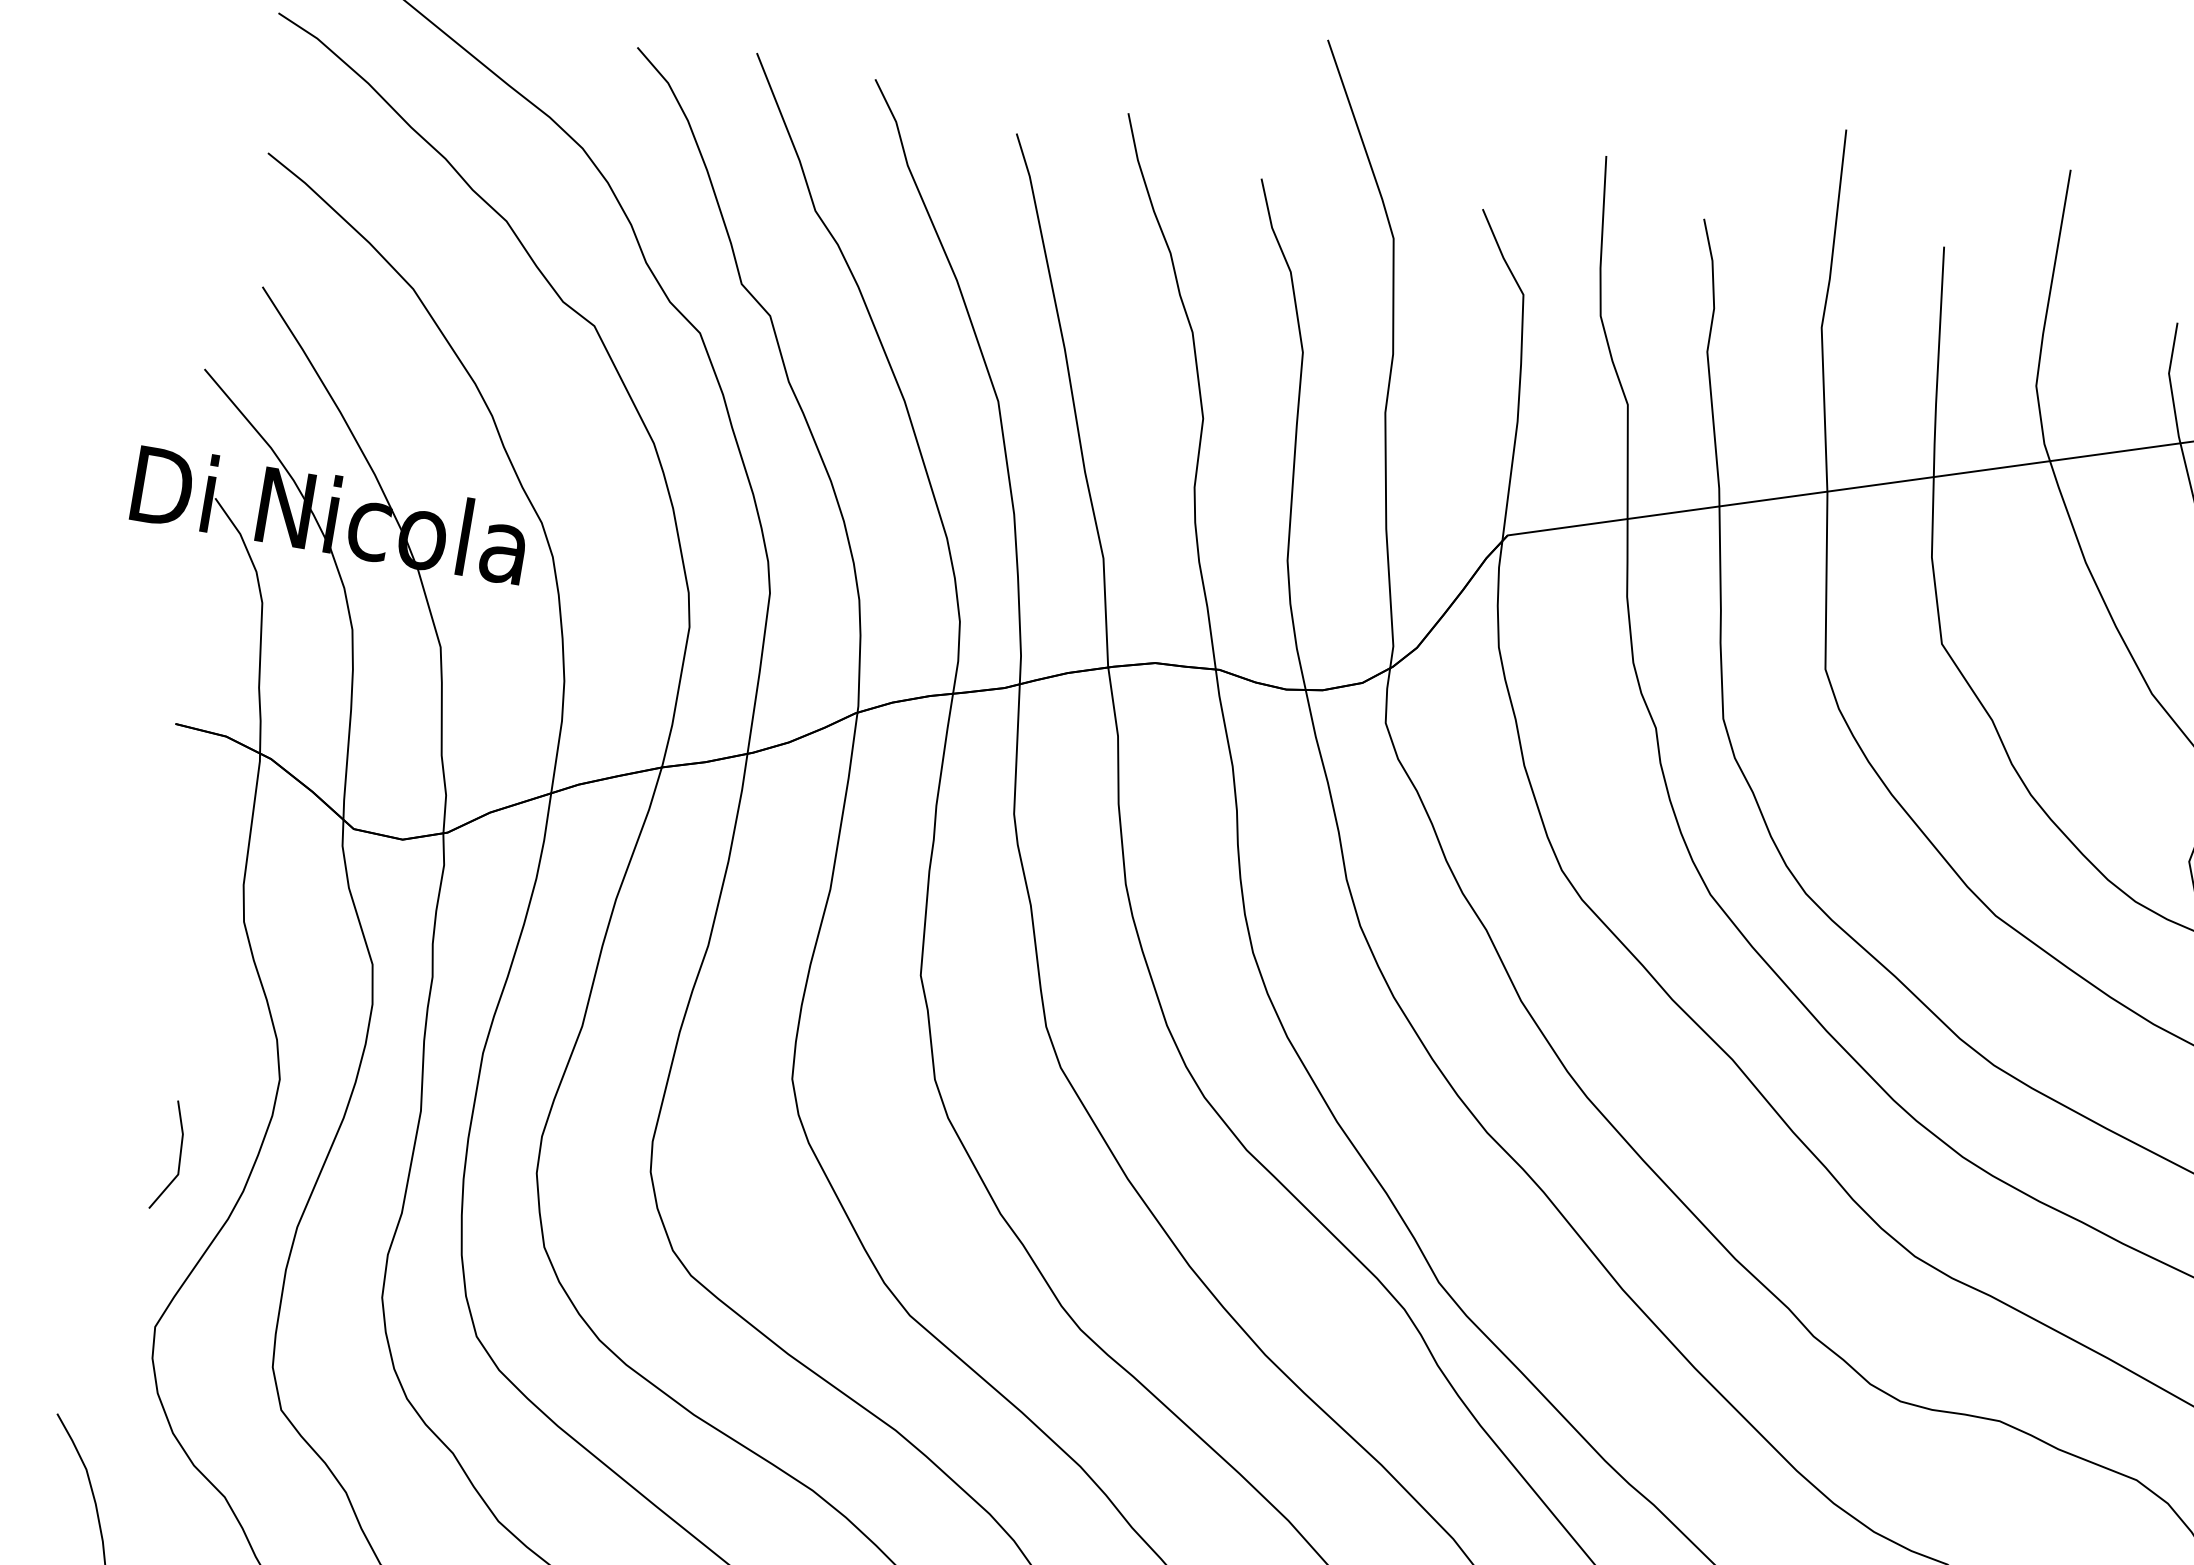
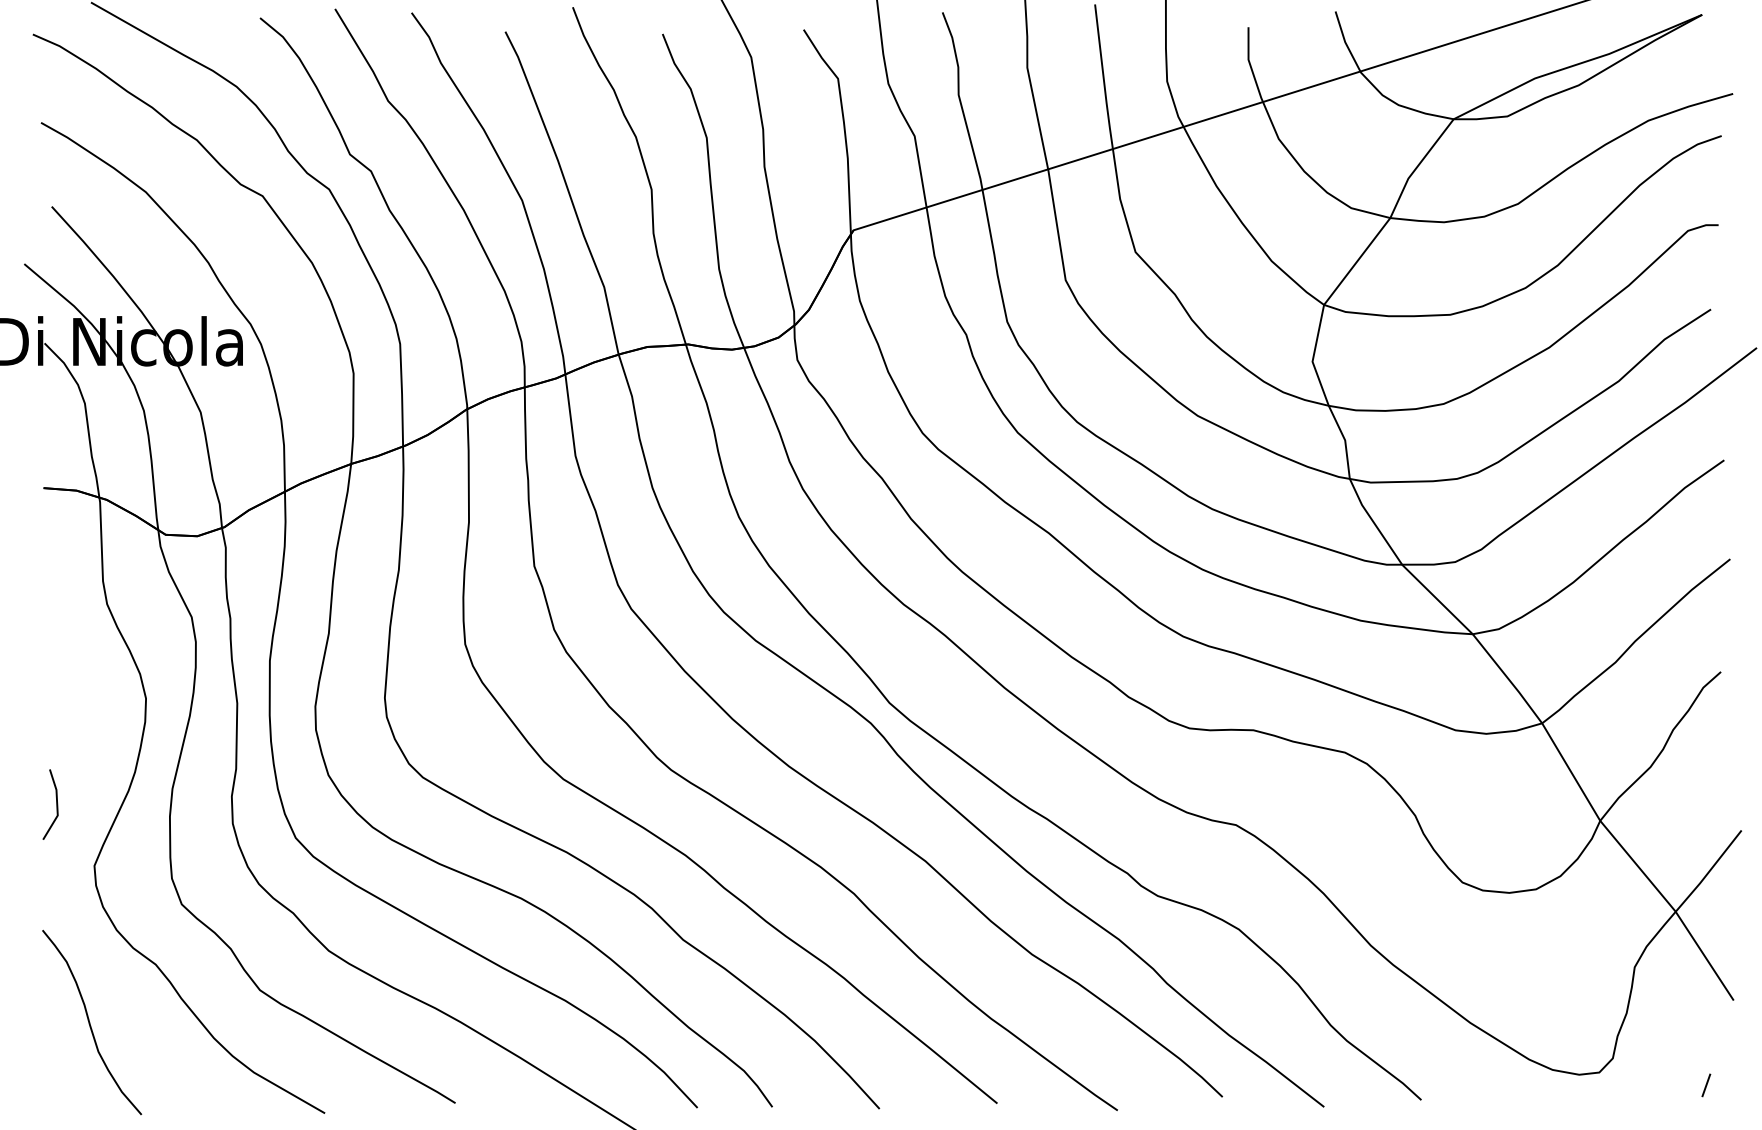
line: (179, 1156) -> (56, 804), moved

